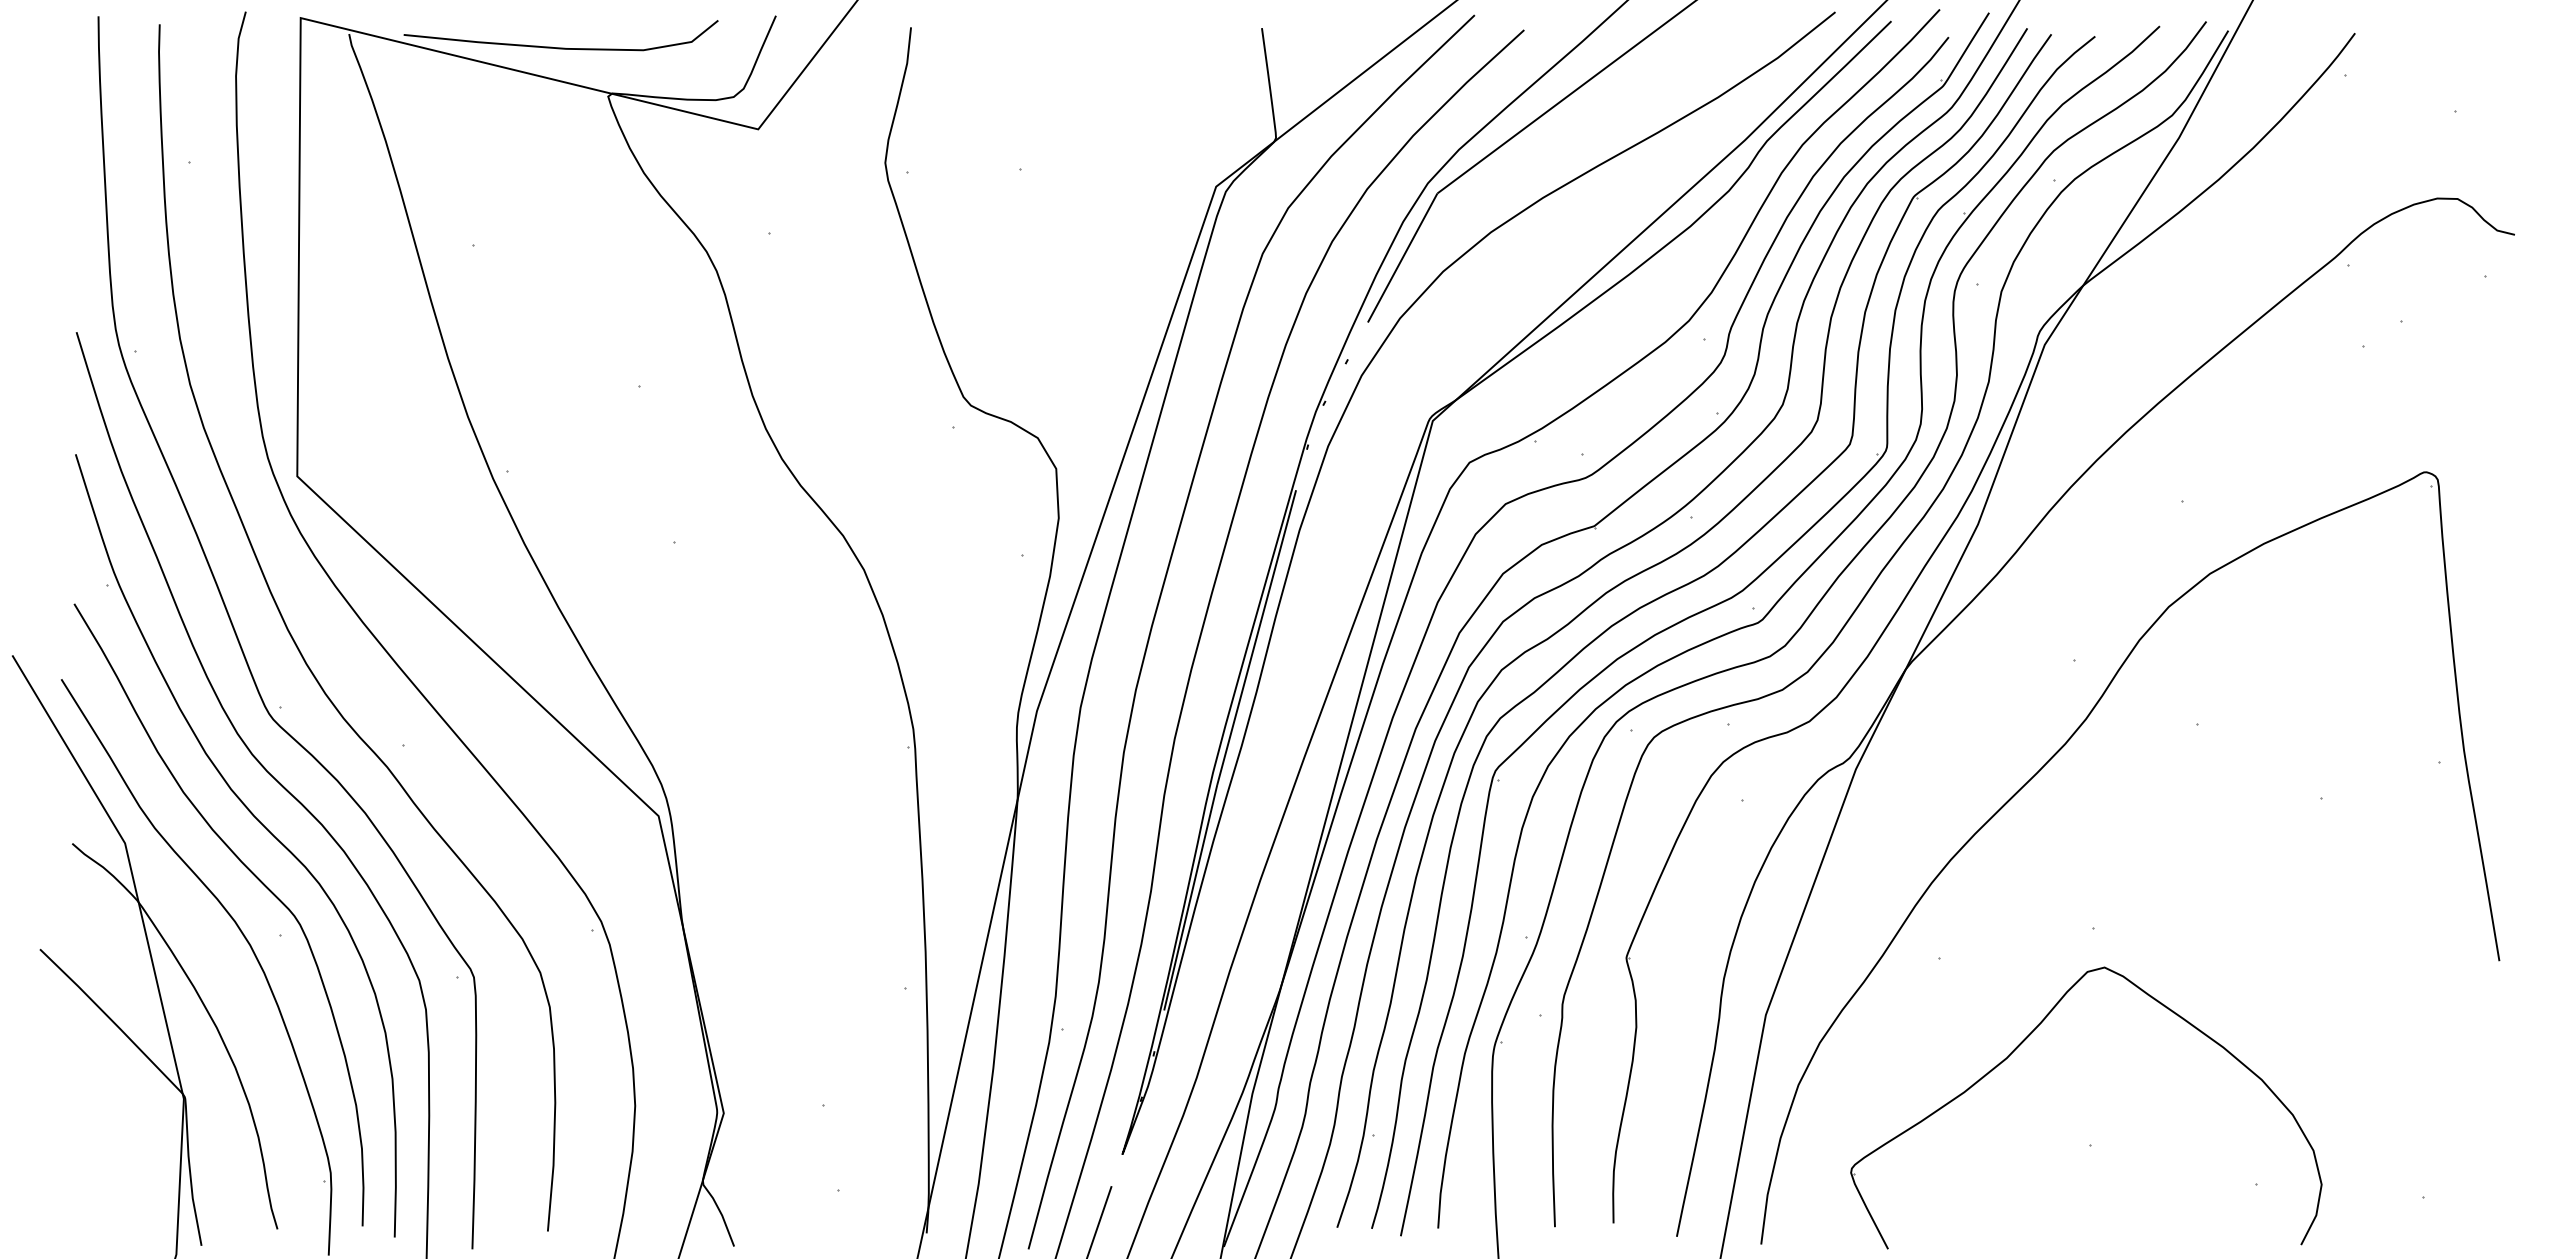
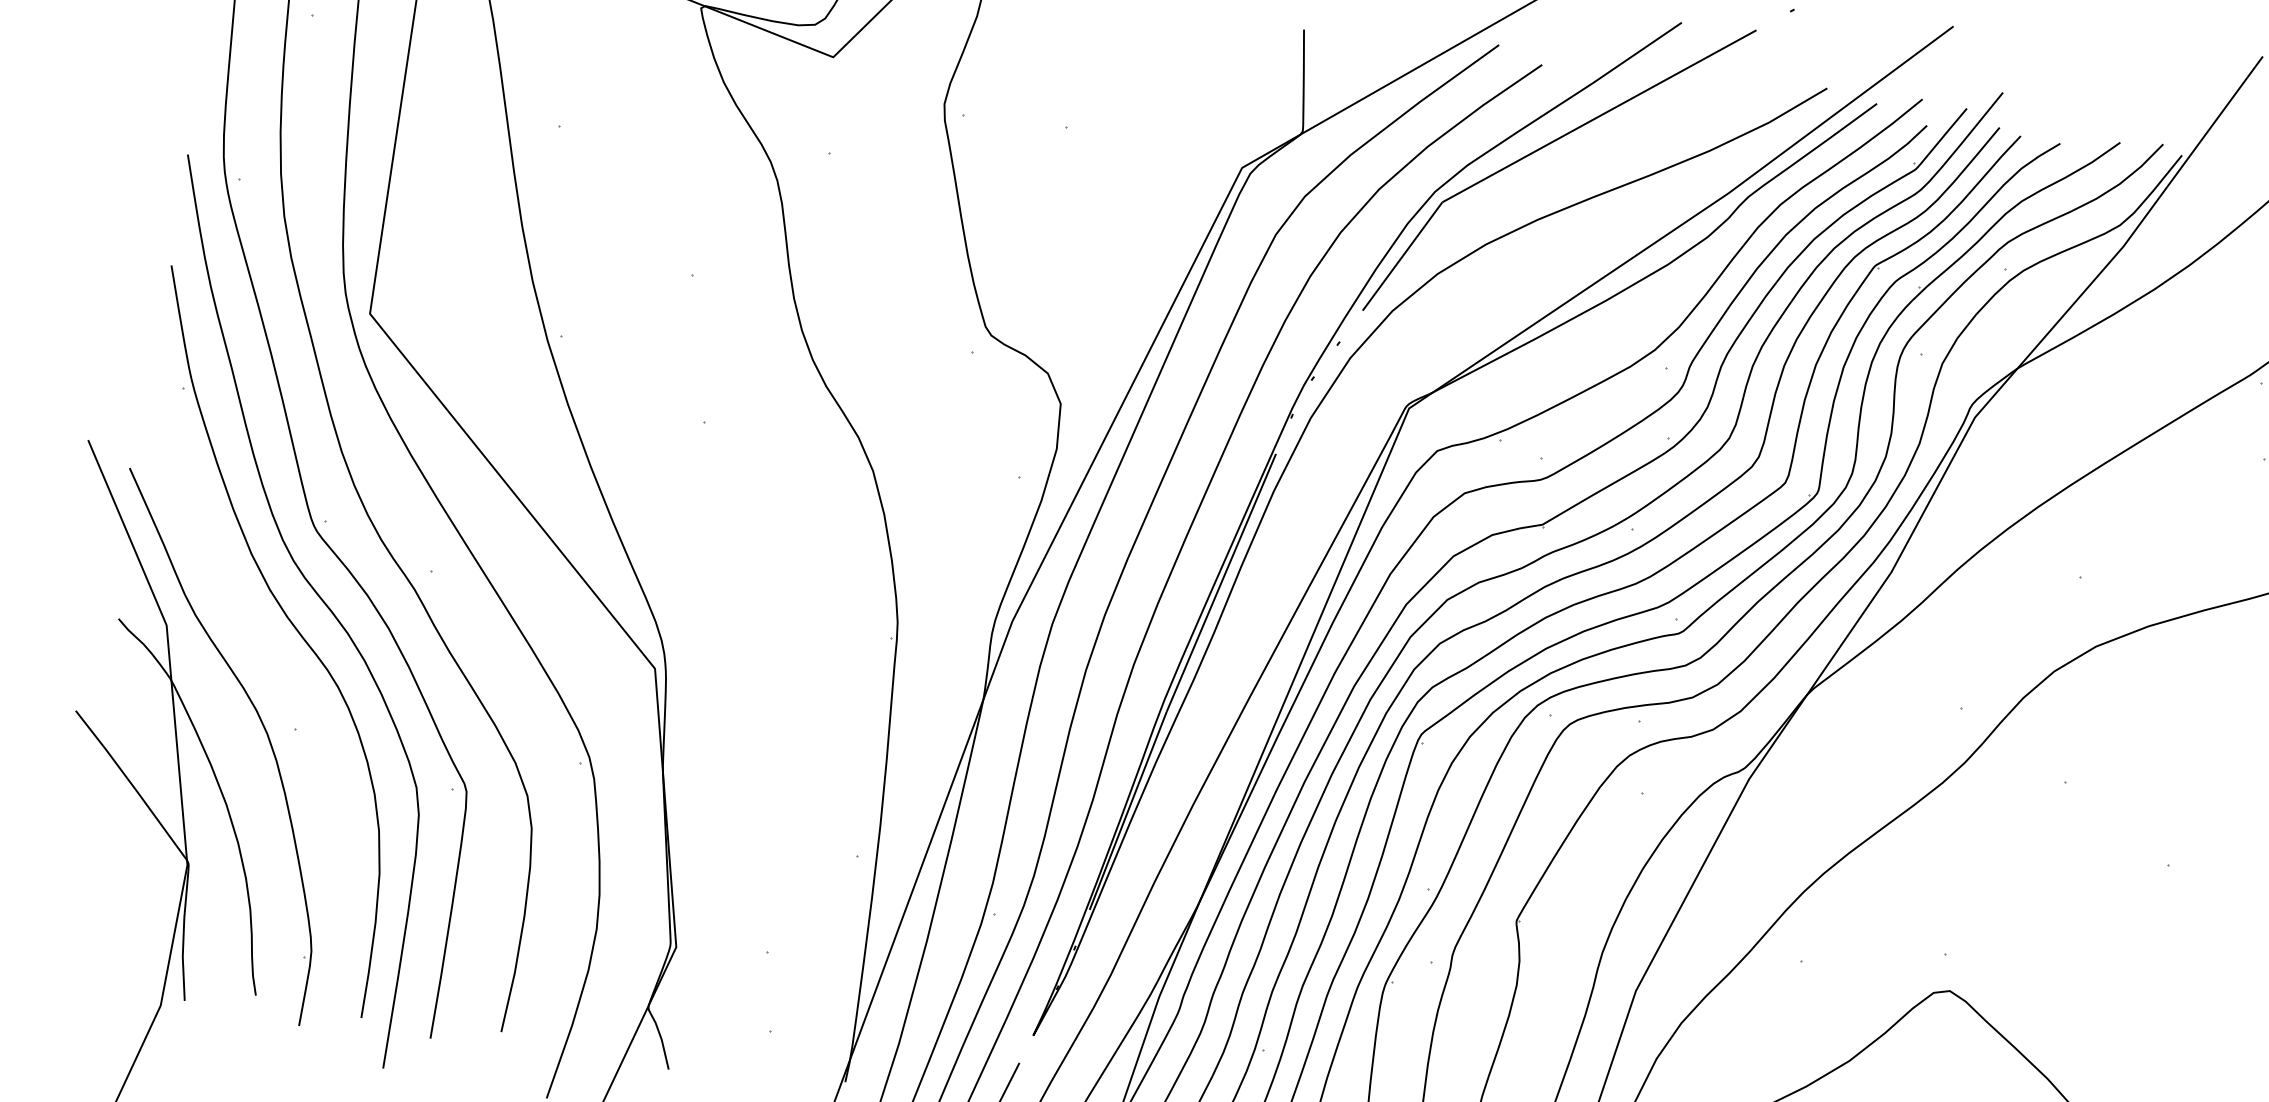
curve: (255, 877) -> (280, 673), removed

